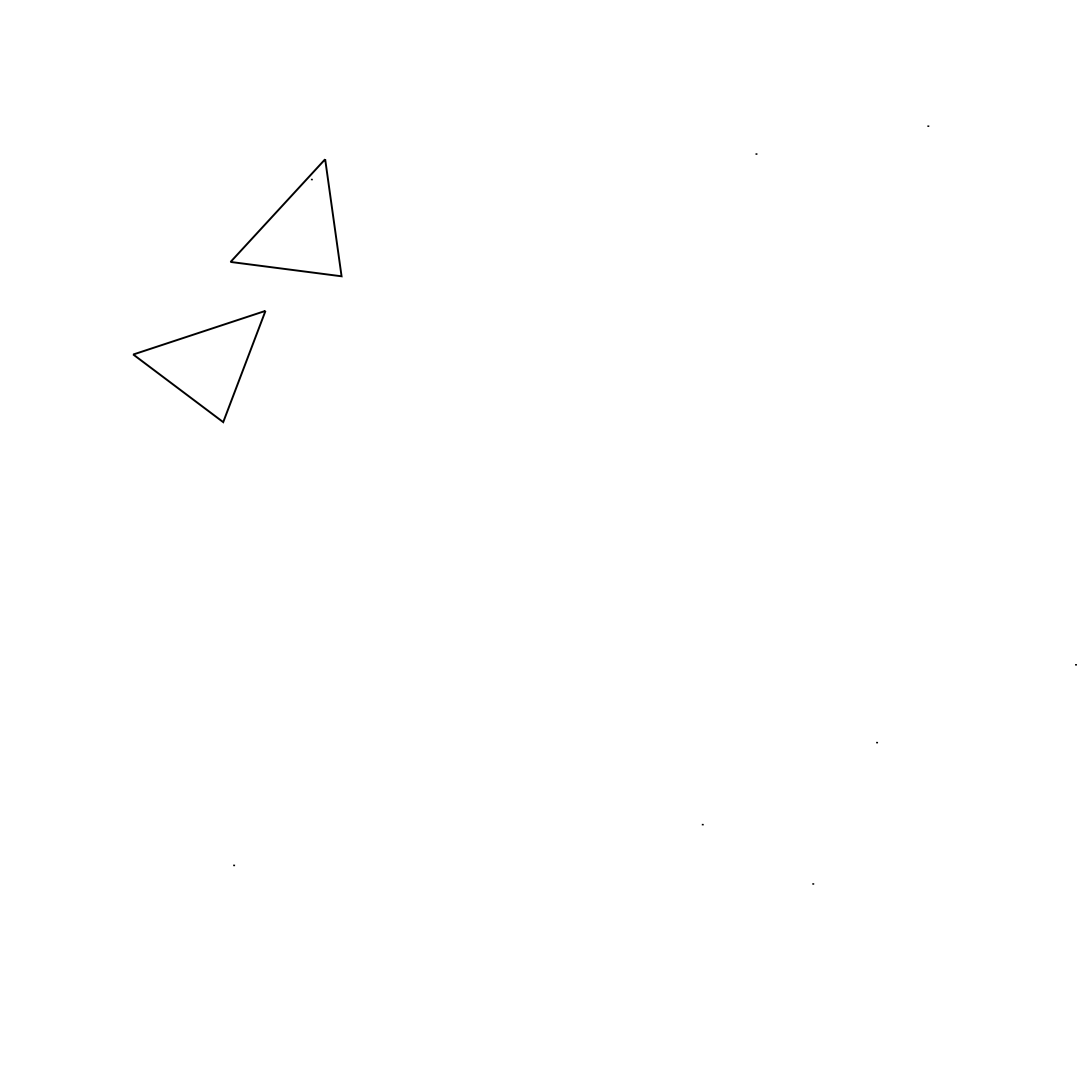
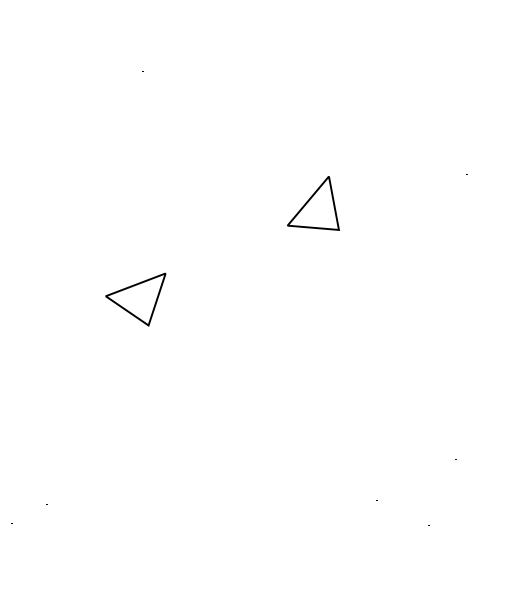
part: (288, 216) -> (313, 203), moved

